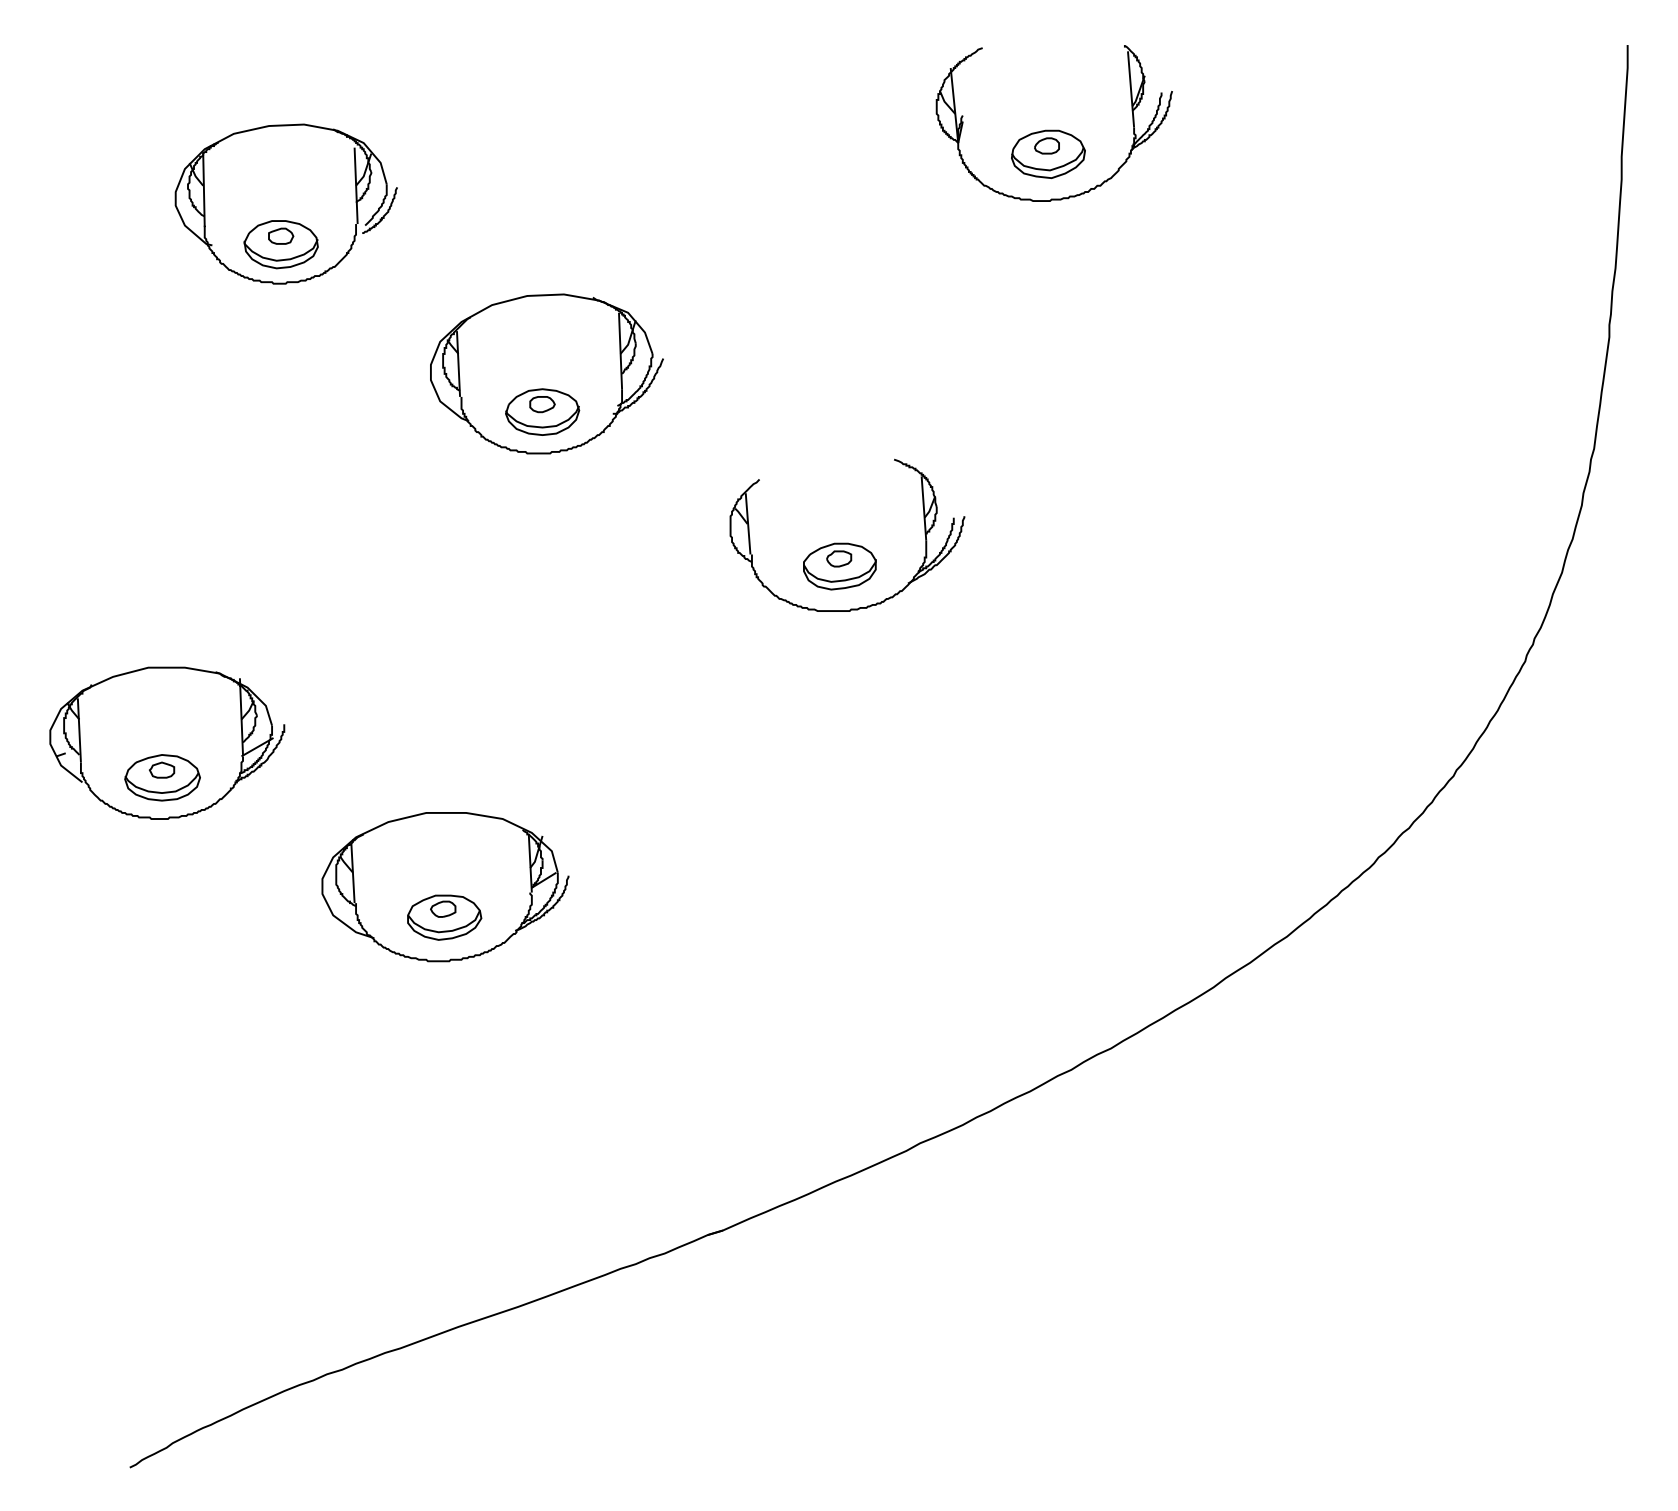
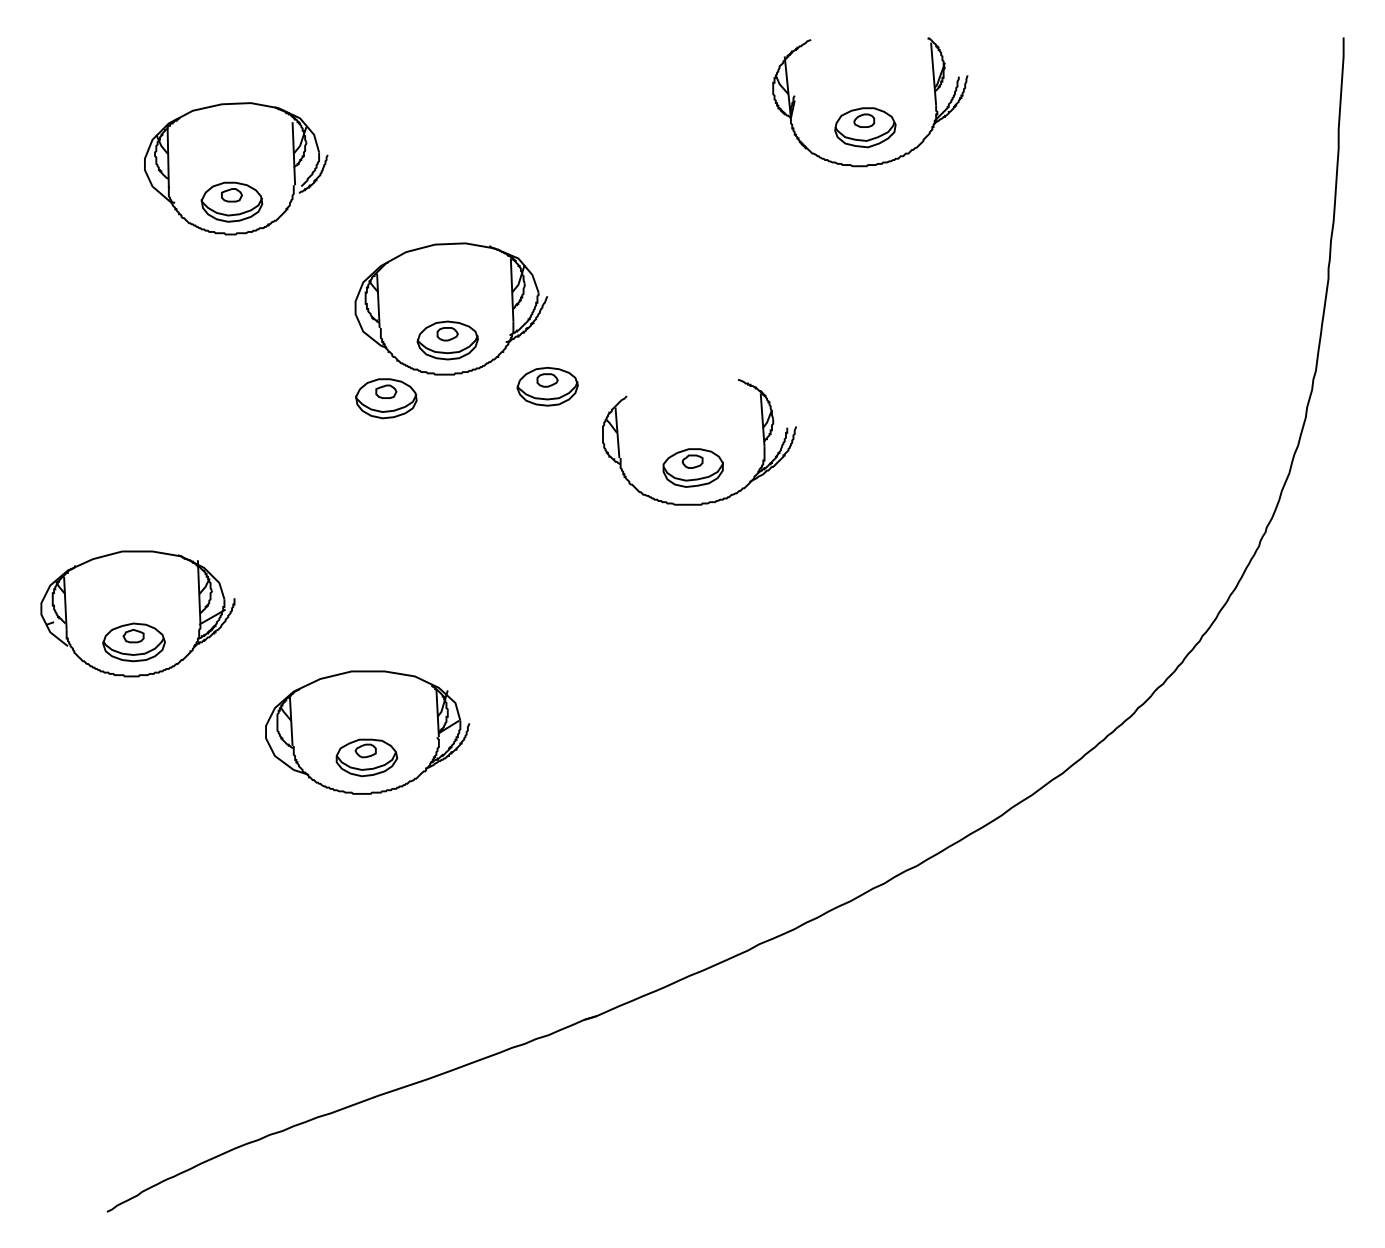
part: (663, 467) -> (547, 386), added
part: (467, 482) -> (385, 398), added

